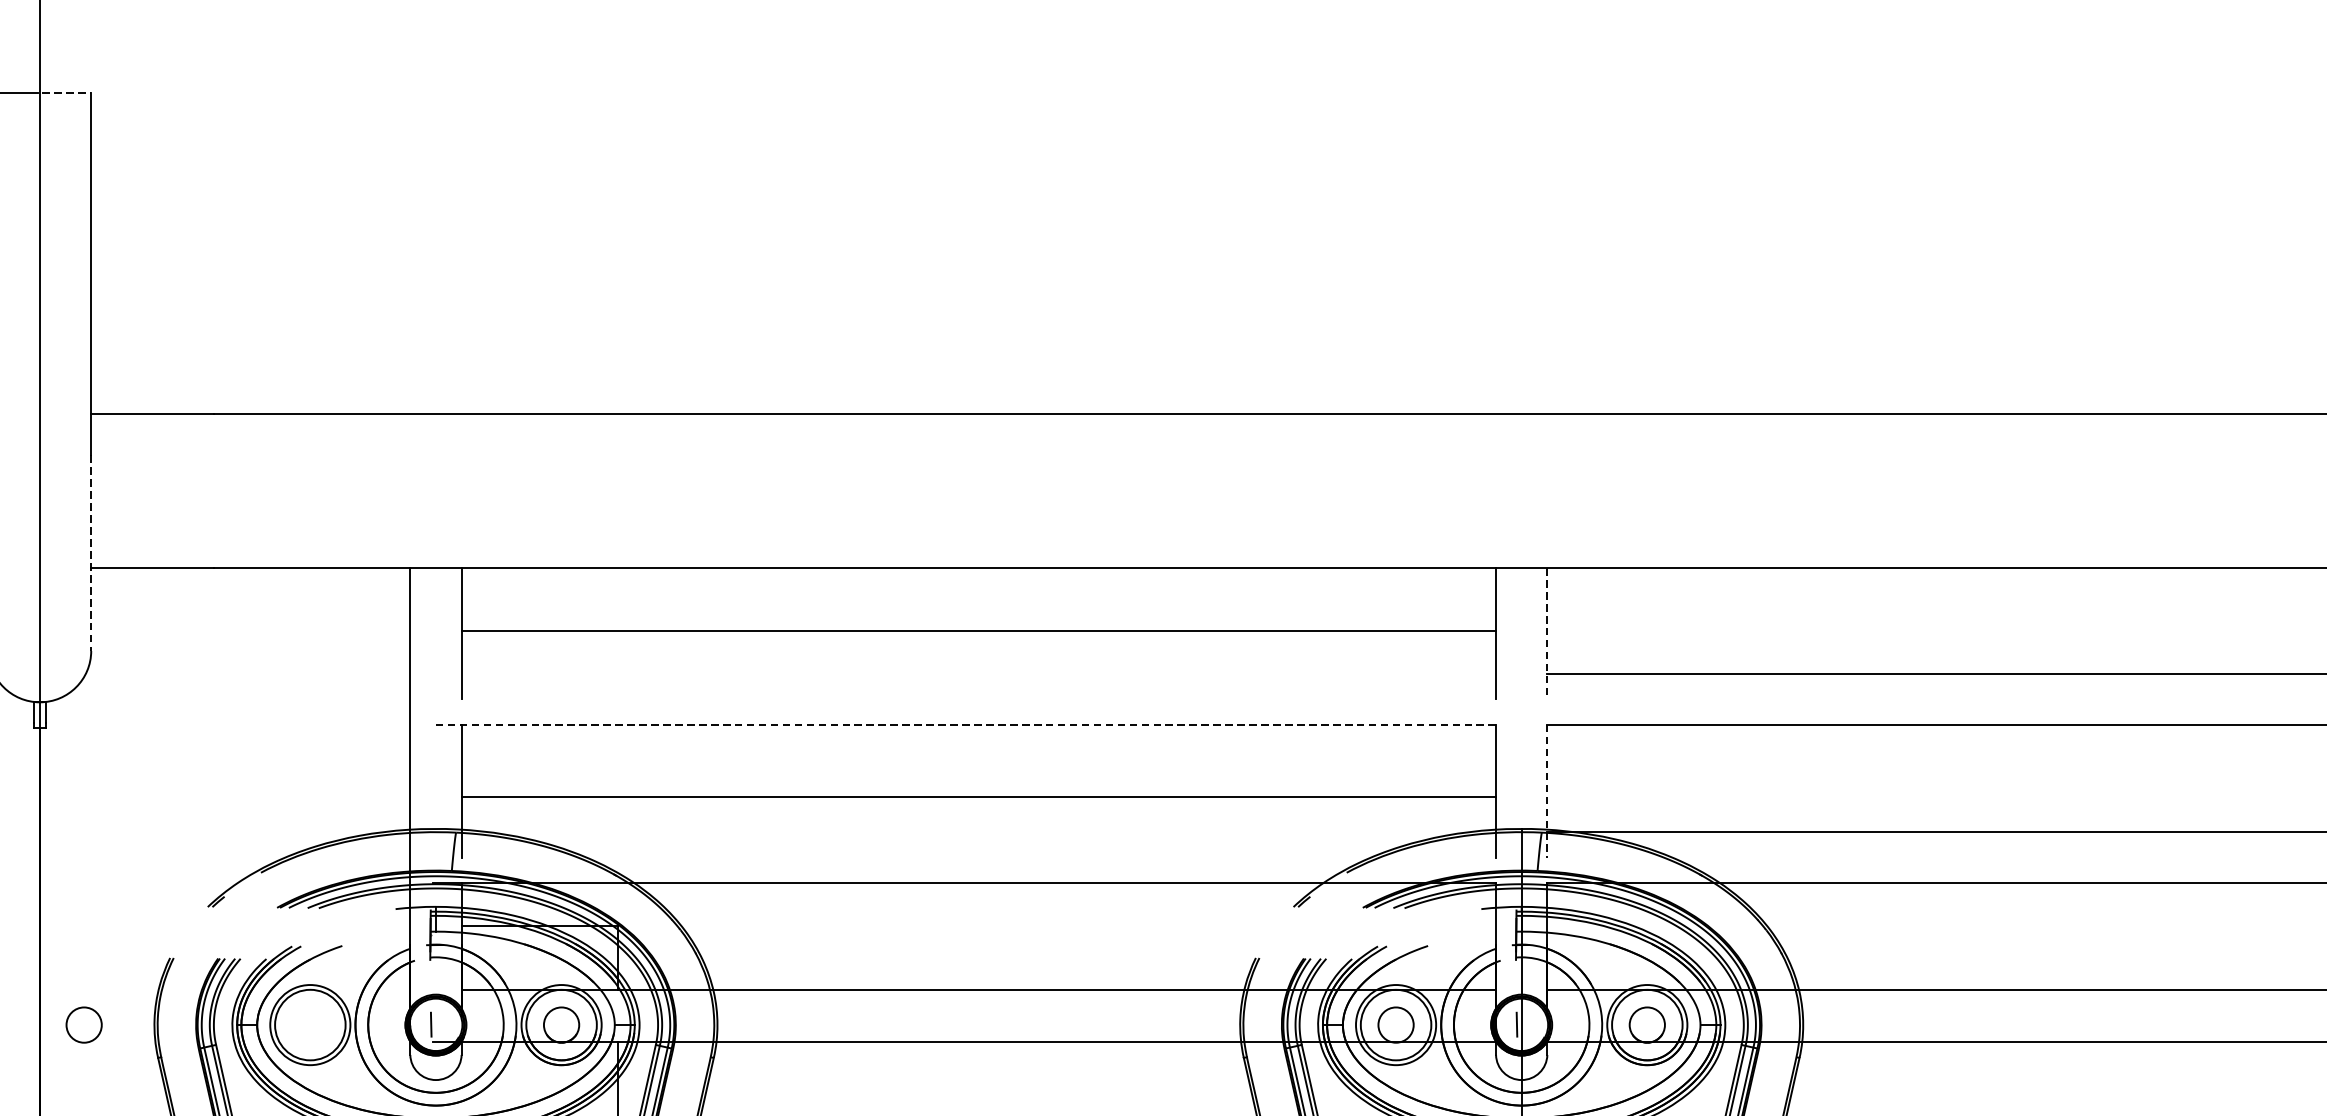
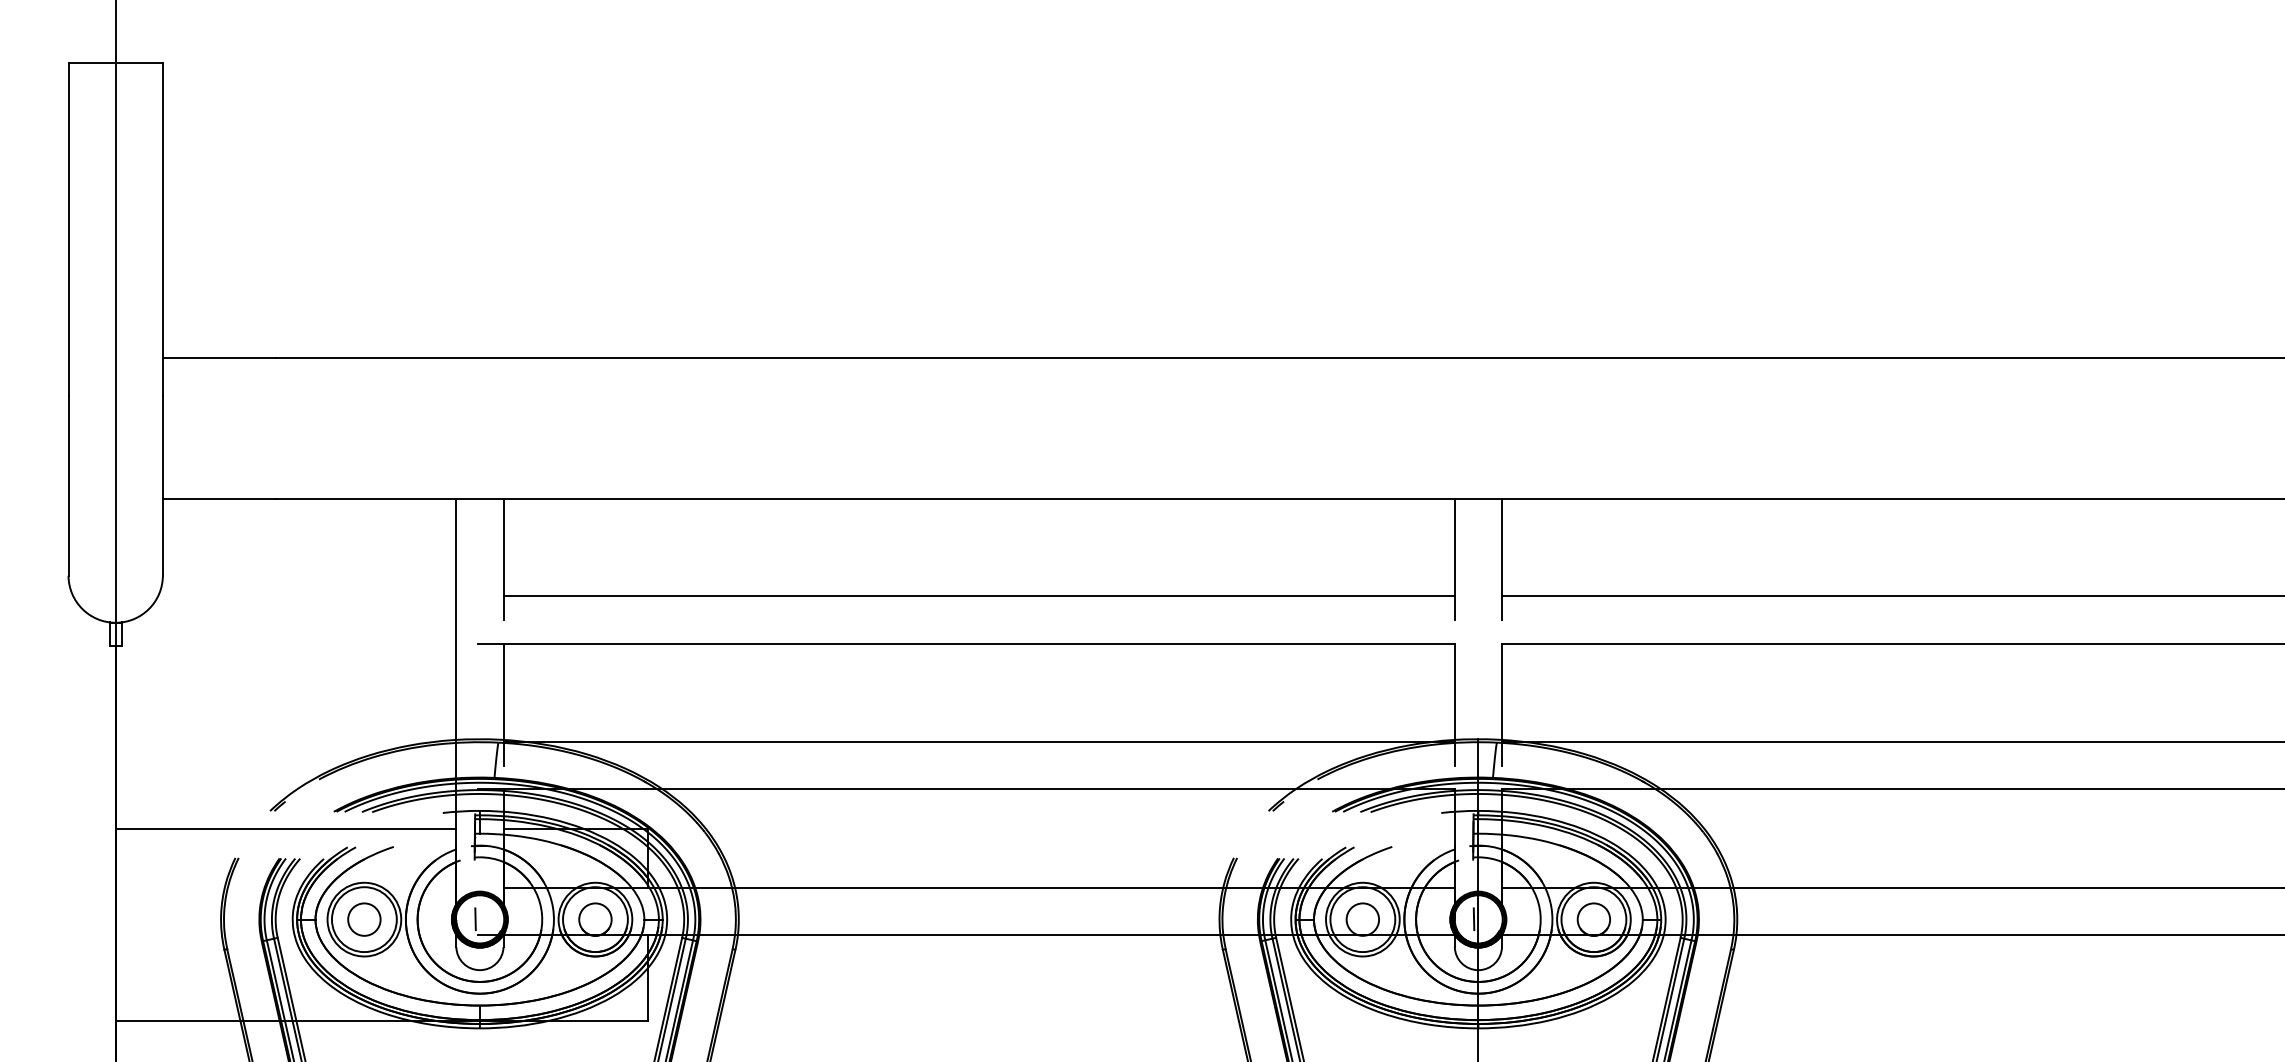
line: (66, 93) -> (140, 62), dashed -> solid
line: (90, 553) -> (162, 485), dashed -> solid
line: (978, 631) -> (978, 596), moved
line: (1546, 634) -> (1501, 560), dashed -> solid
line: (965, 724) -> (966, 643), dashed -> solid
line: (1546, 792) -> (1501, 705), dashed -> solid
line: (978, 796) -> (978, 741), moved
line: (224, 925) -> (285, 828), added
circle: (84, 1024) -> (364, 919), moved

